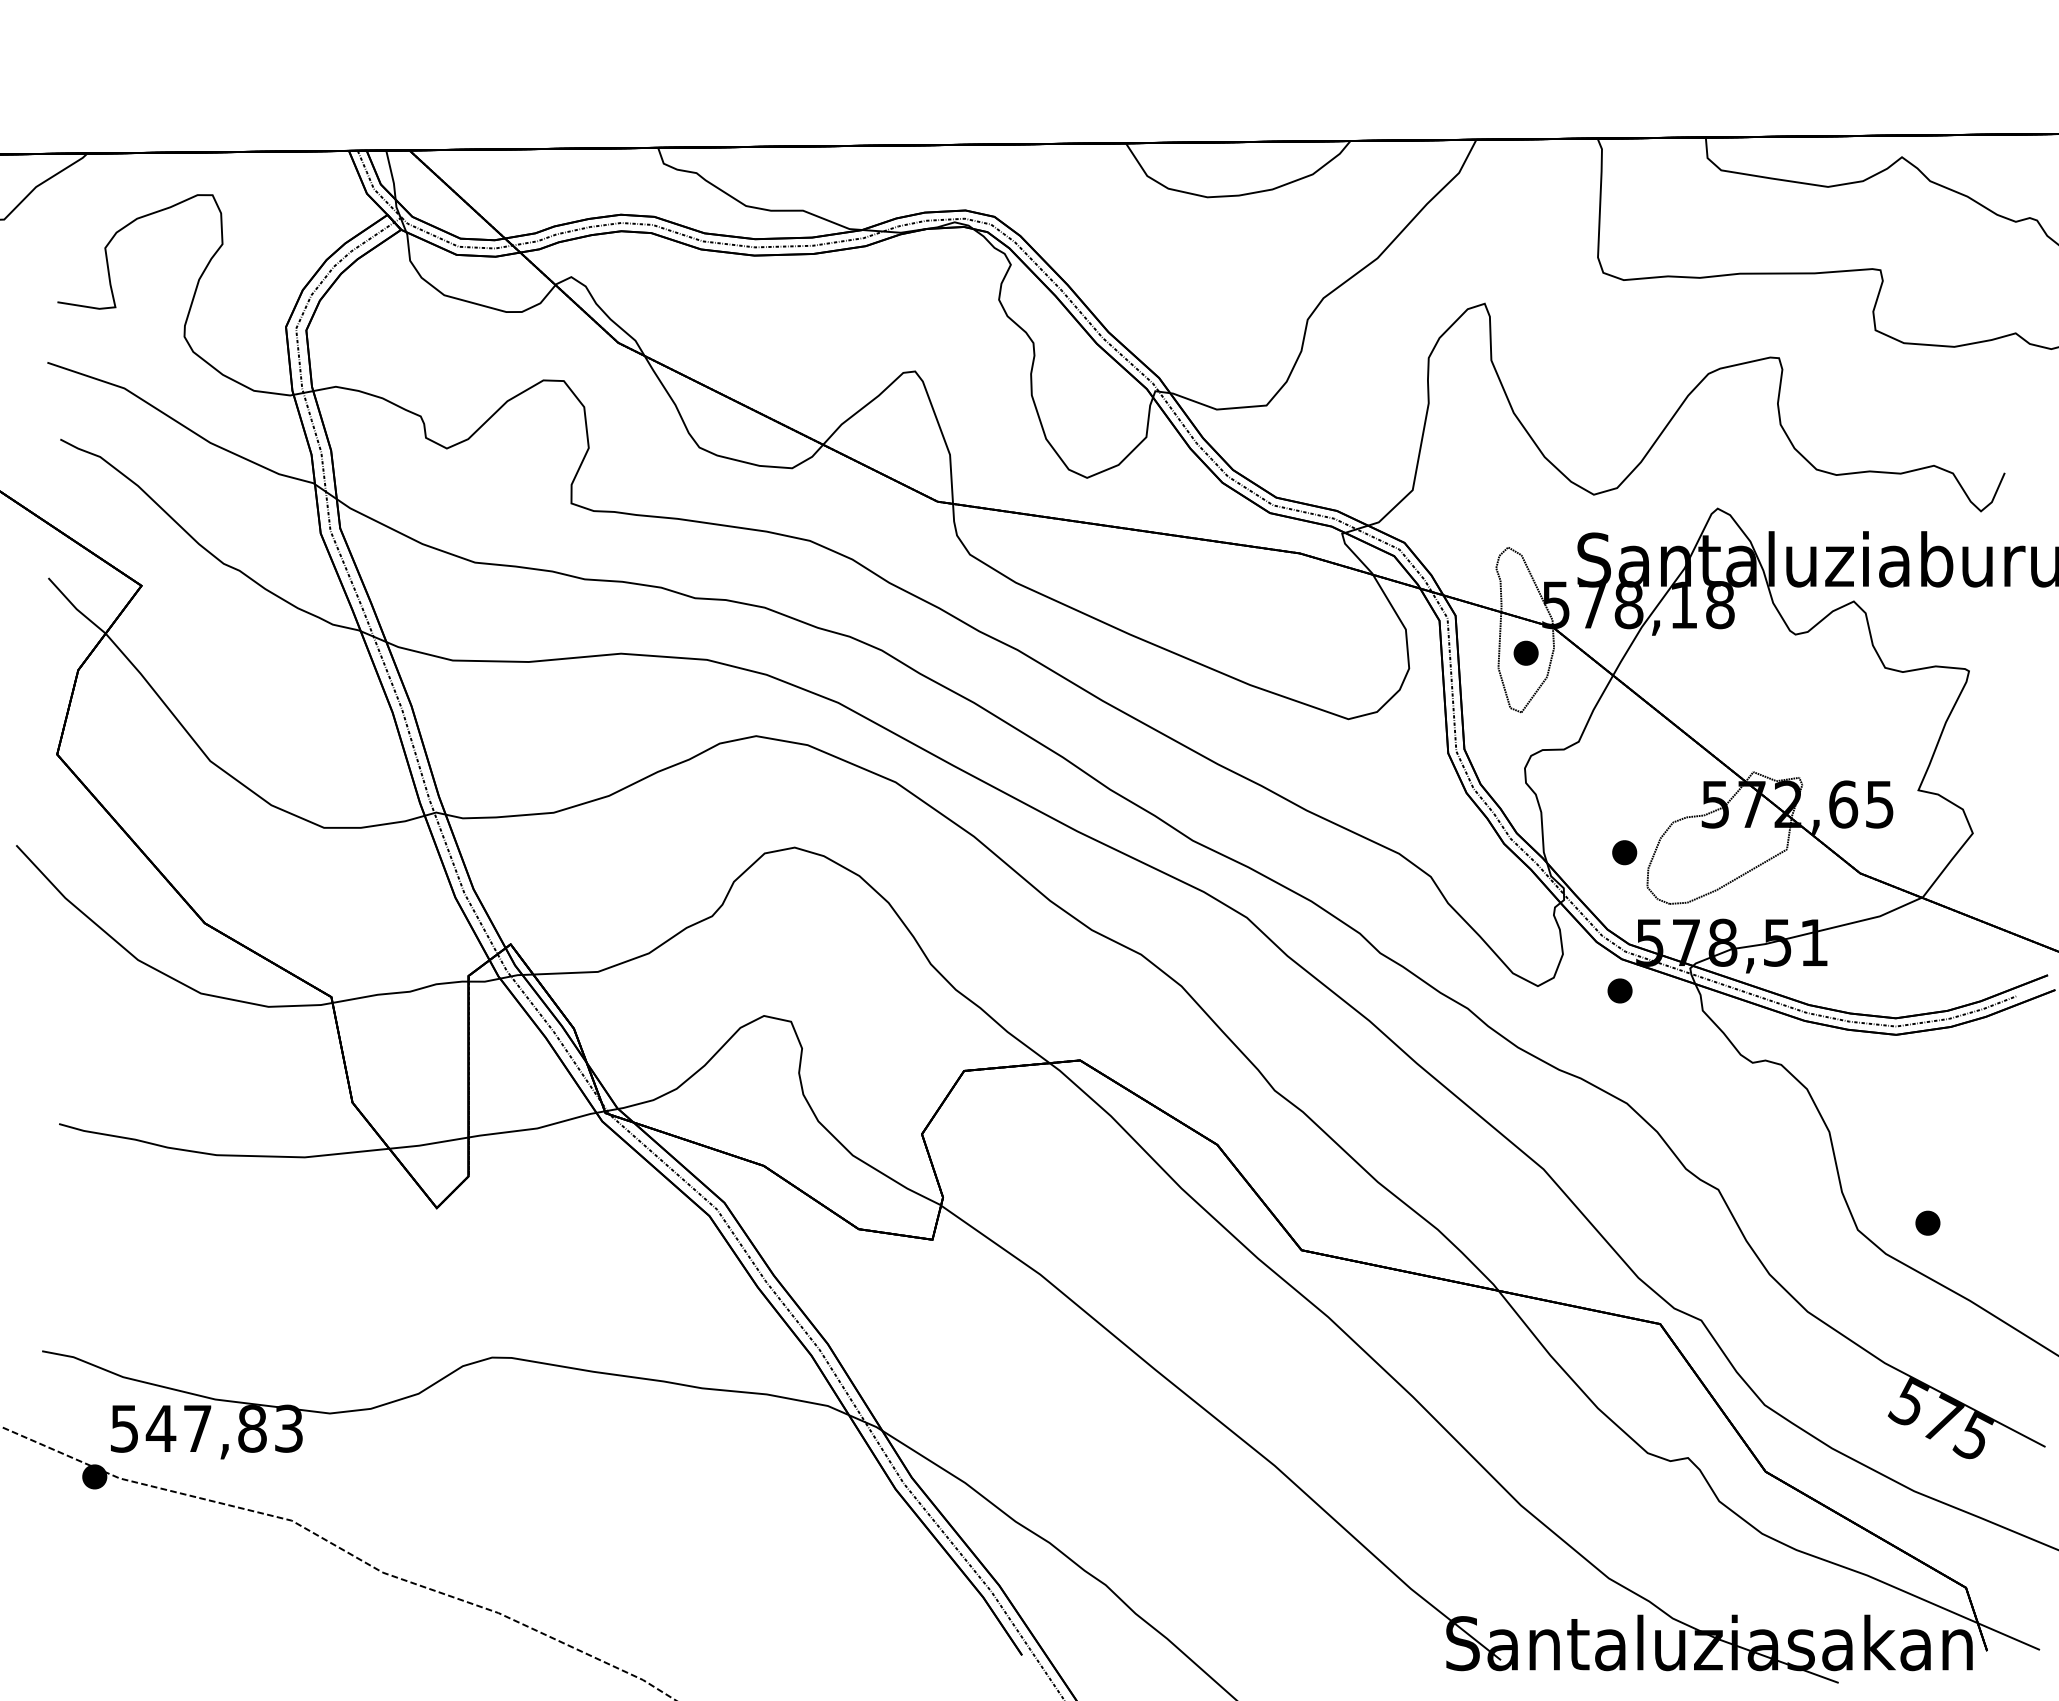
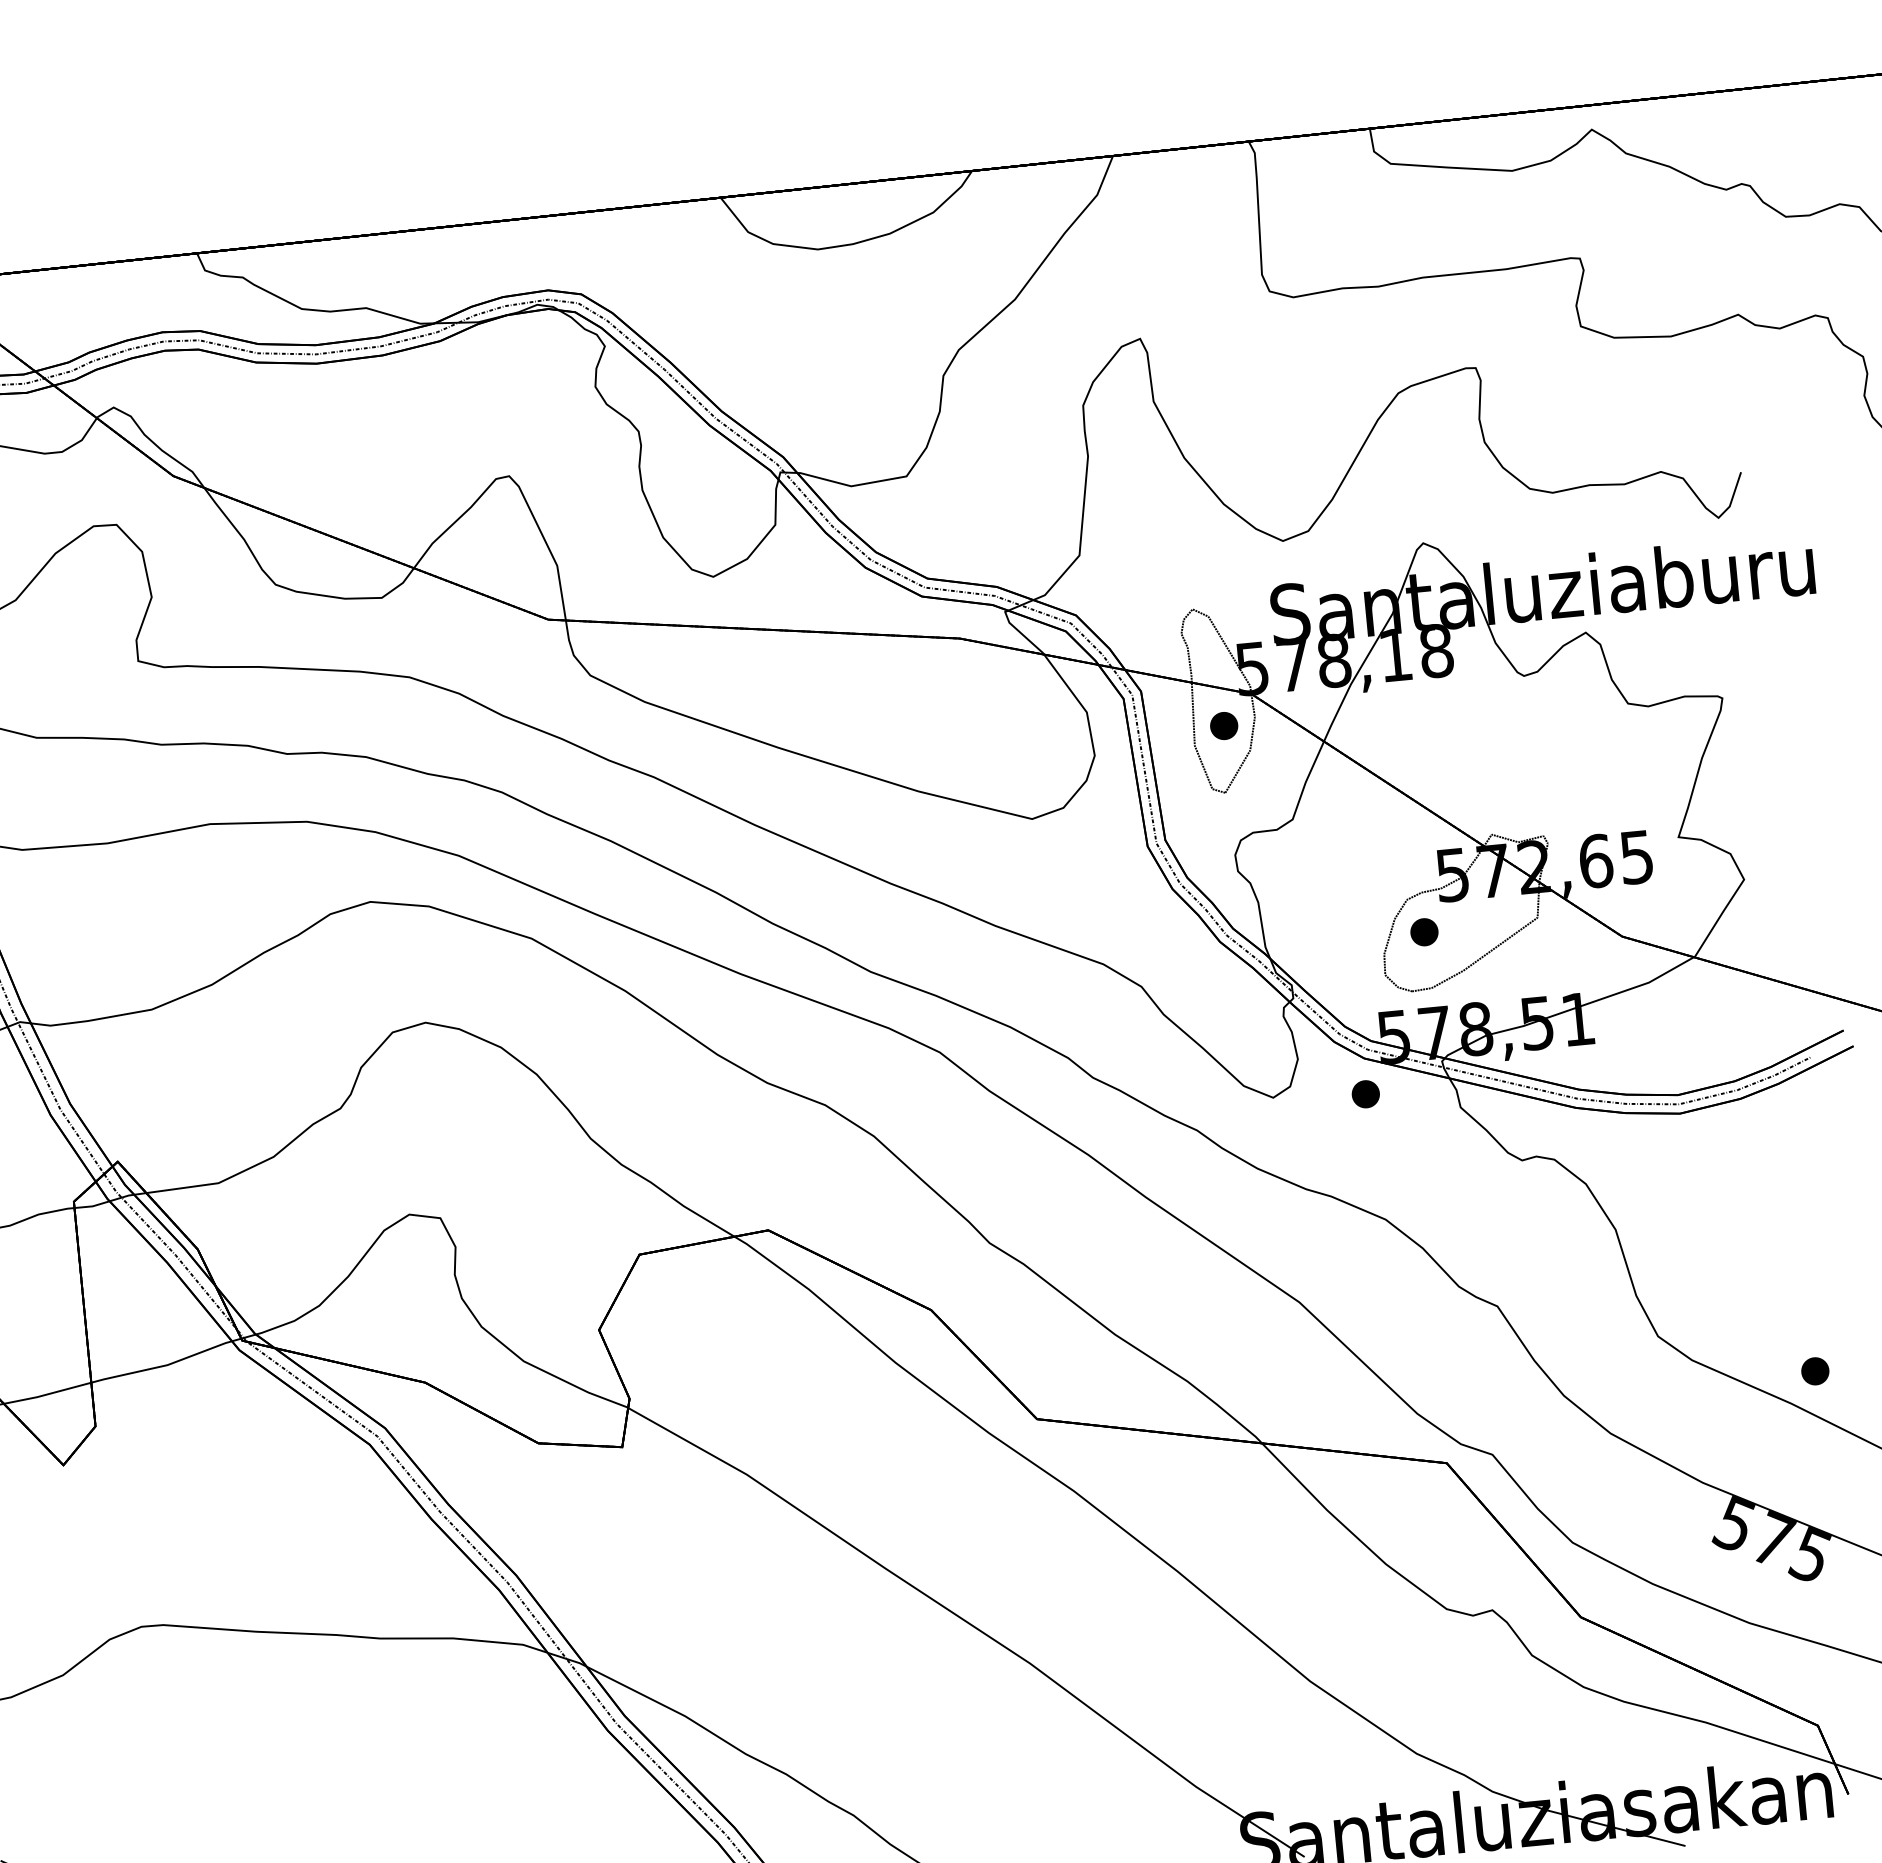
part: (1624, 852) -> (1424, 932), moved
part: (1927, 1222) -> (1814, 1370), moved

